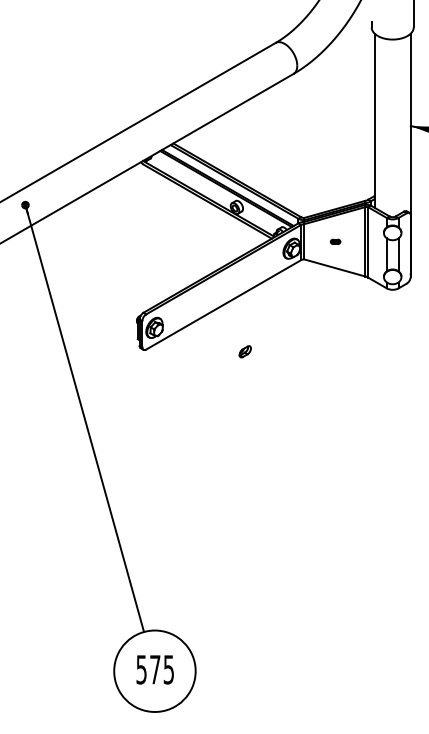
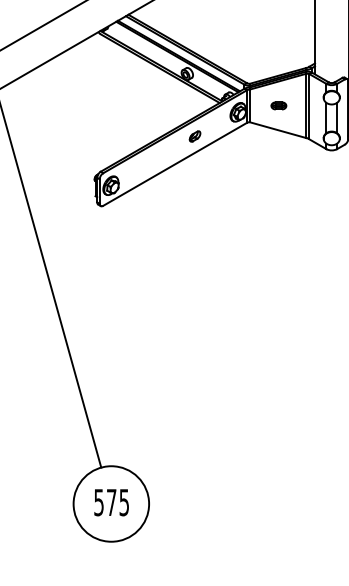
part: (335, 241) -> (278, 105), size x1.67
part: (244, 351) -> (194, 136), moved

